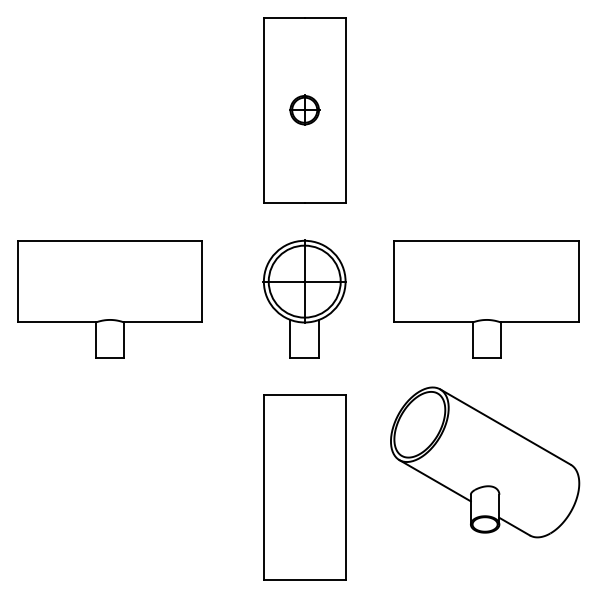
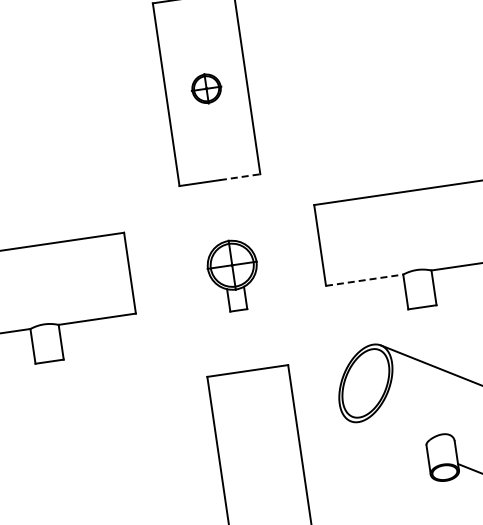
line: (325, 202) -> (240, 177), solid -> dashed
part: (304, 298) -> (233, 275), size x0.6
line: (433, 322) -> (364, 280), solid -> dashed
line: (434, 480) -> (388, 436), removed

